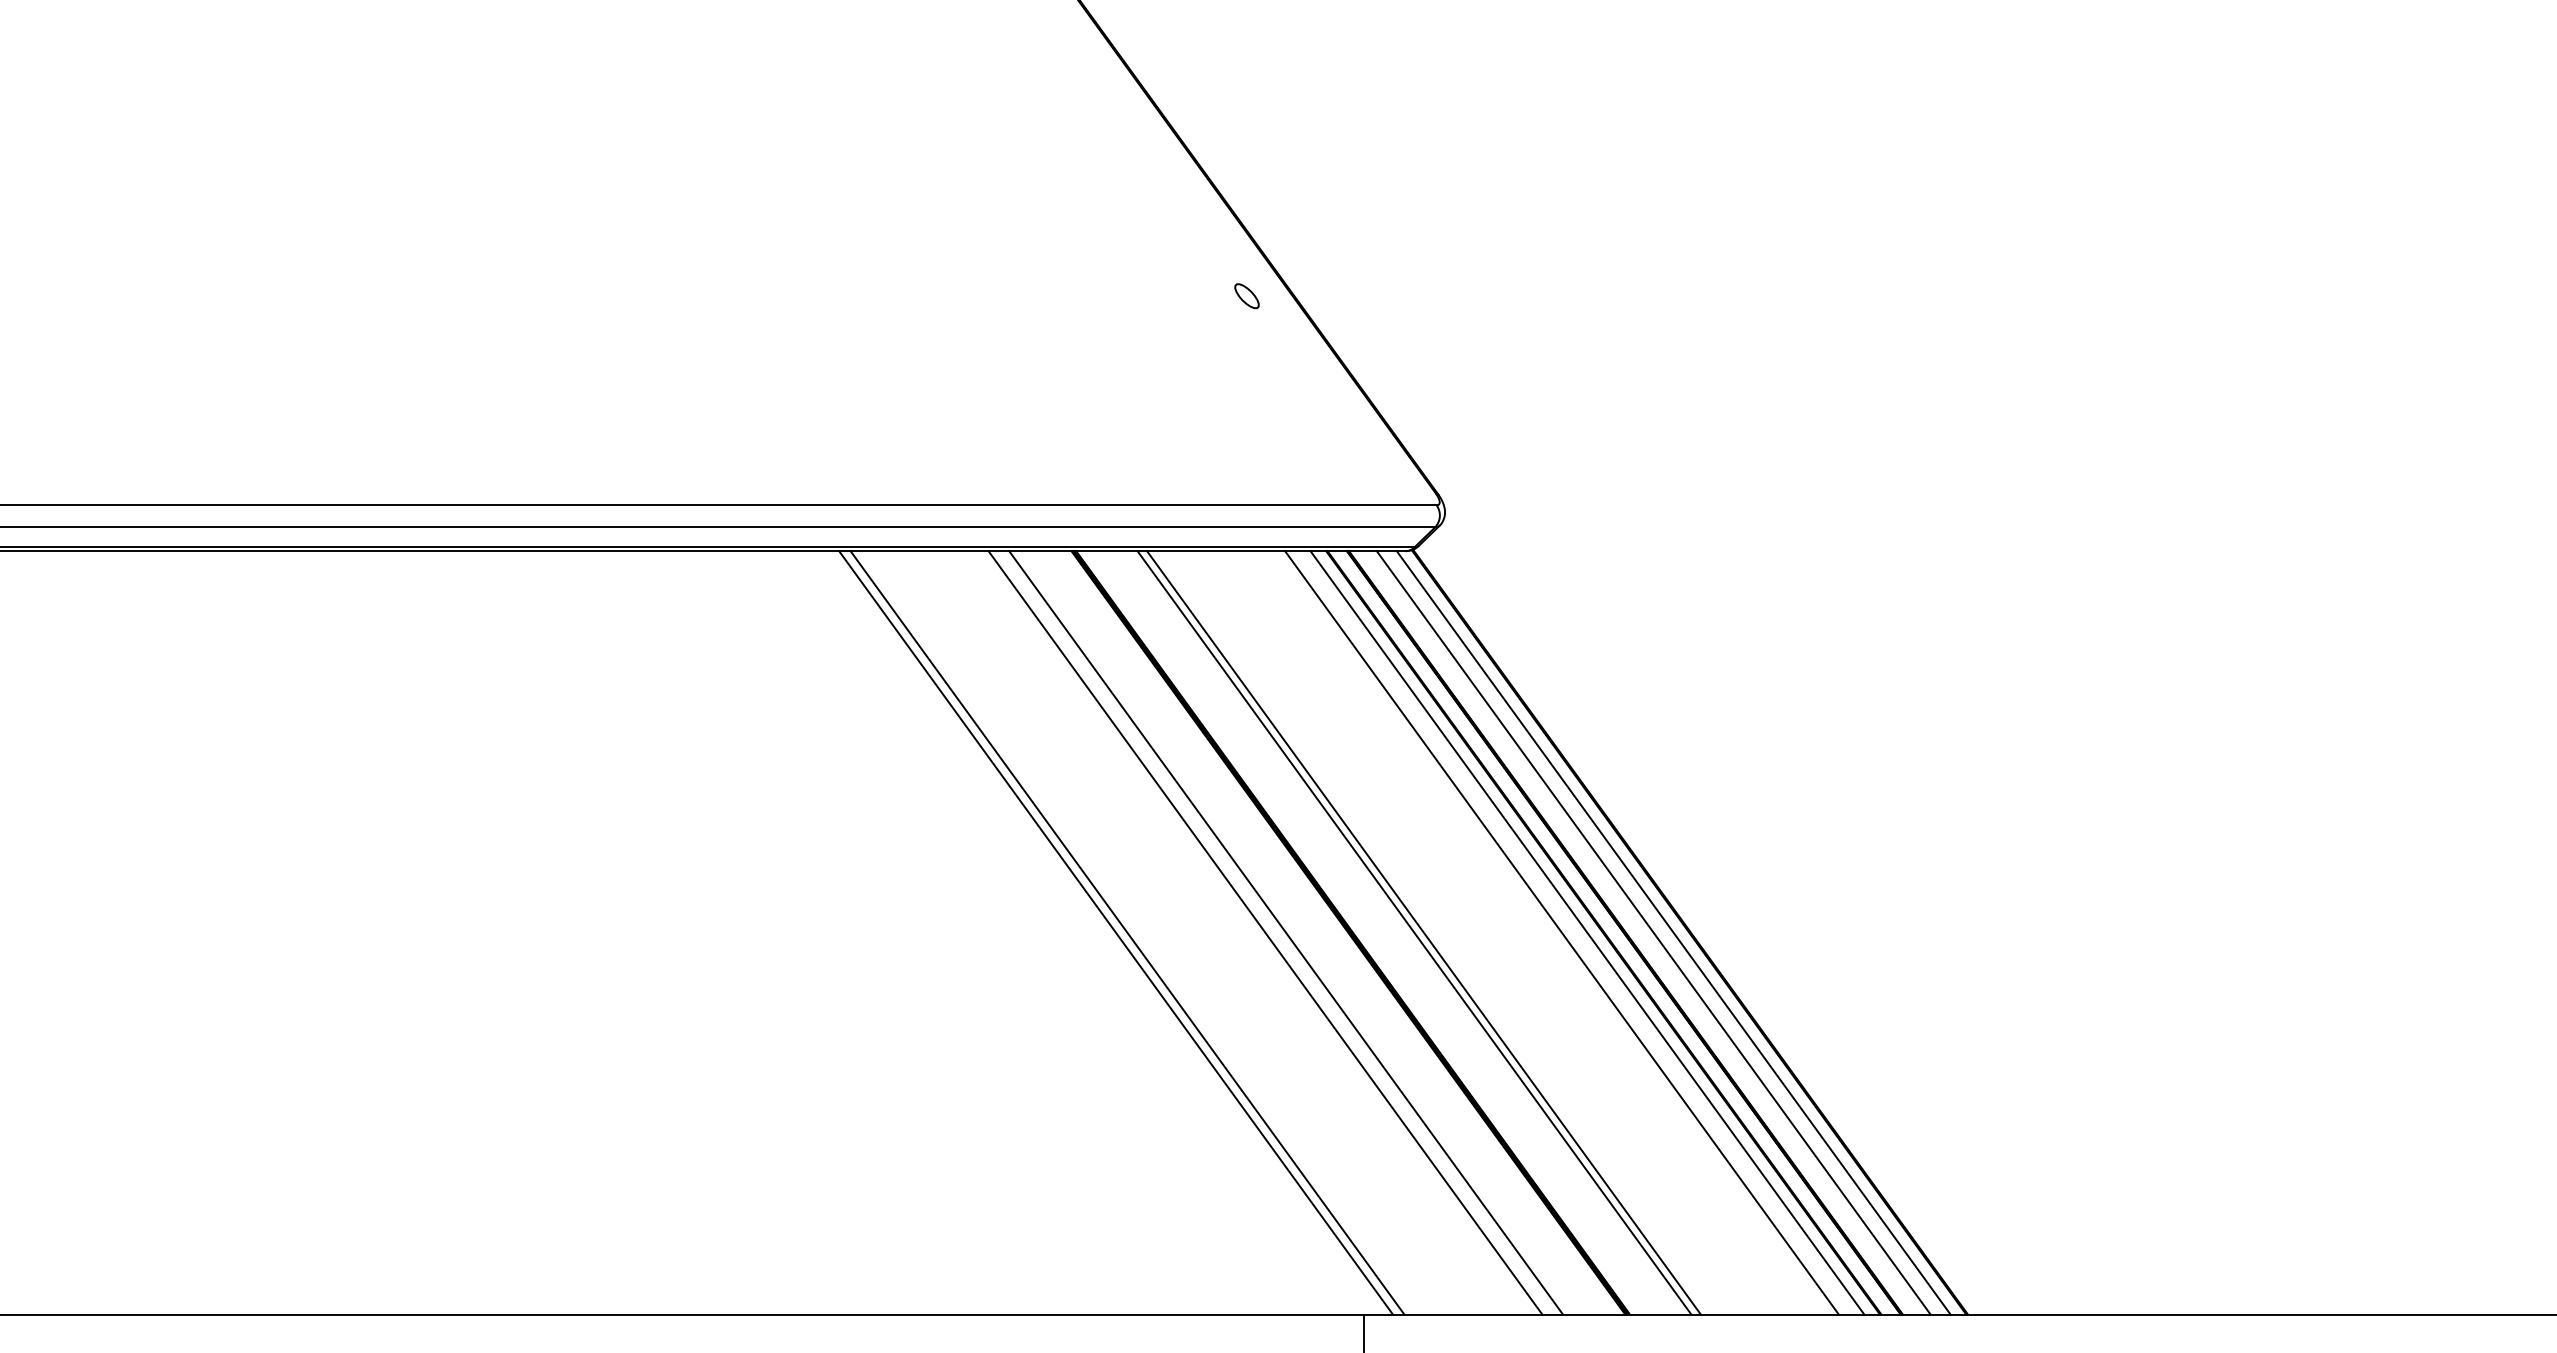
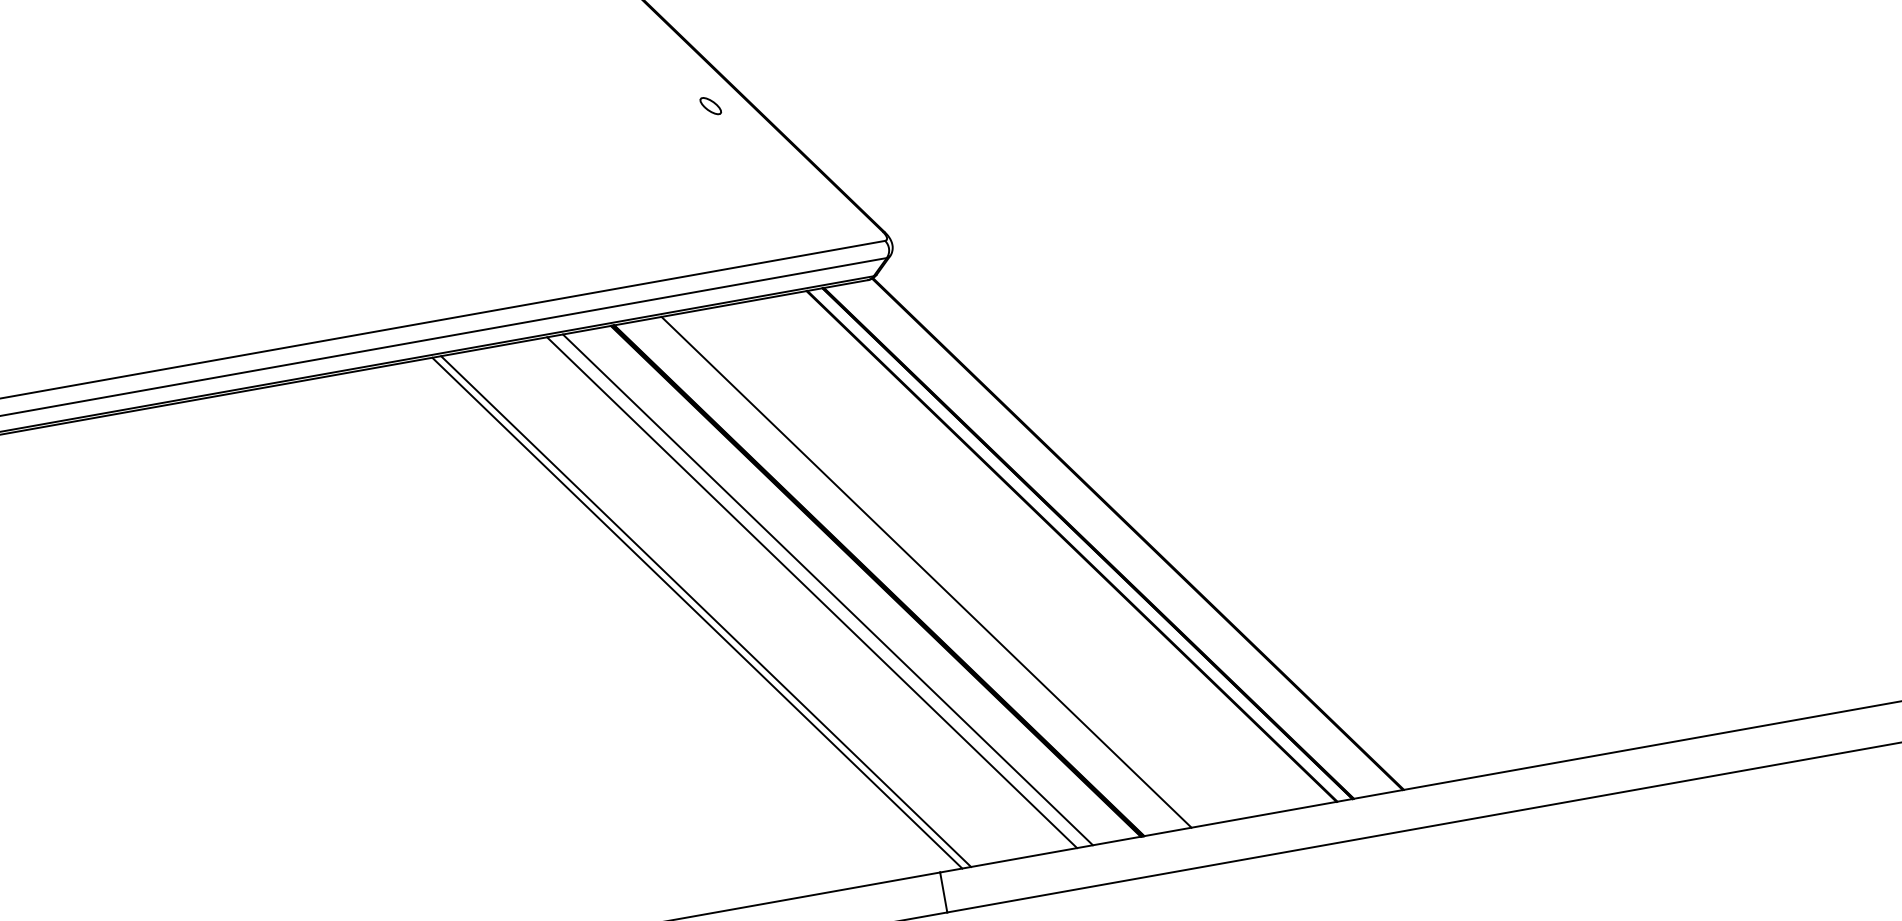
line: (1423, 932) -> (933, 570), removed
line: (1561, 932) -> (1039, 551), removed
line: (1587, 932) -> (1059, 548), removed
line: (1653, 932) -> (1110, 539), removed
line: (1673, 932) -> (1125, 536), removed

